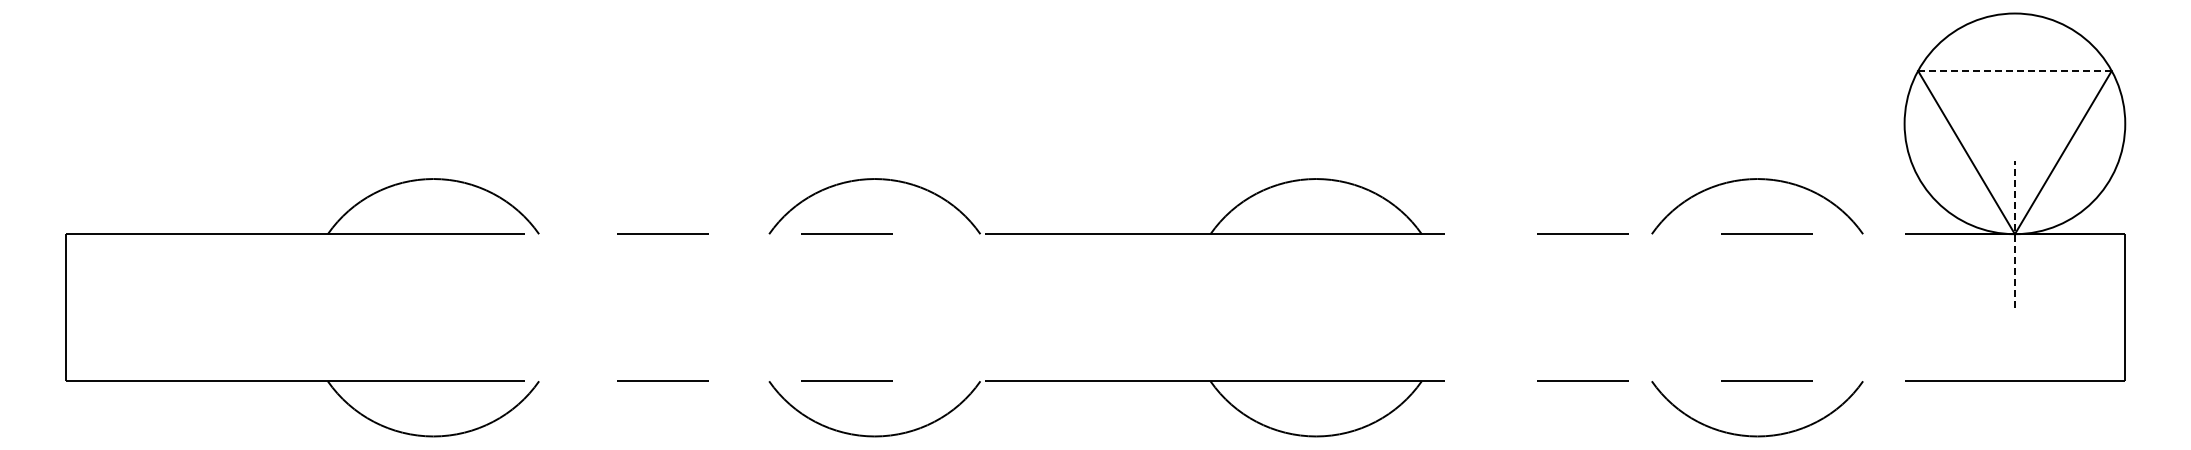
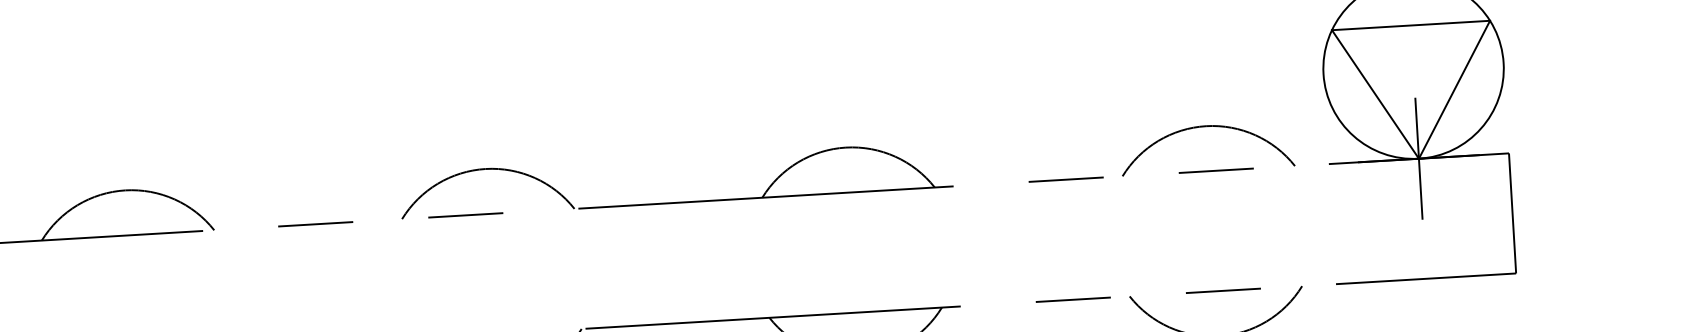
line: (2014, 70) -> (1410, 25), dashed -> solid
line: (2014, 234) -> (1418, 159), dashed -> solid

